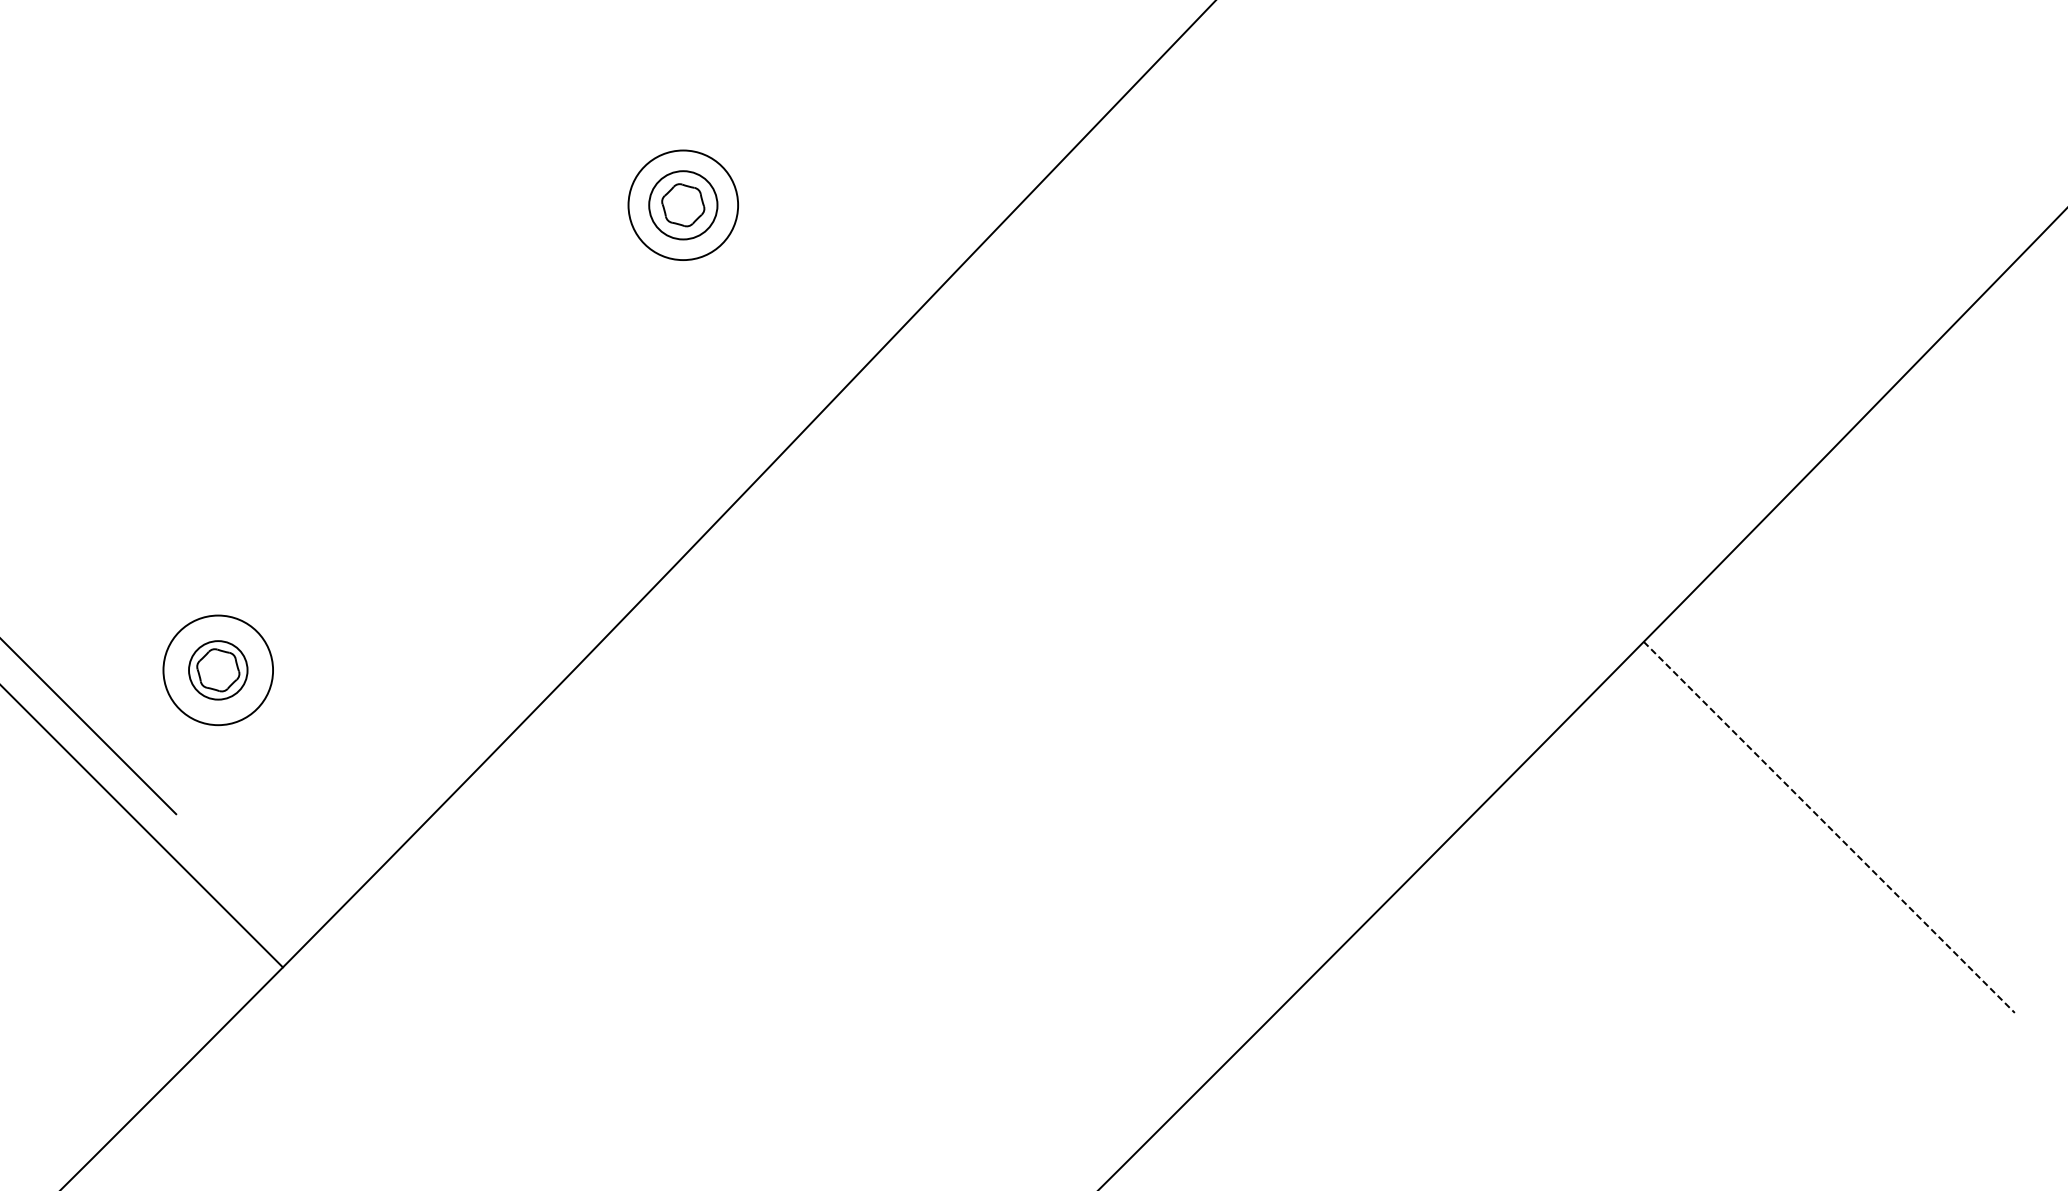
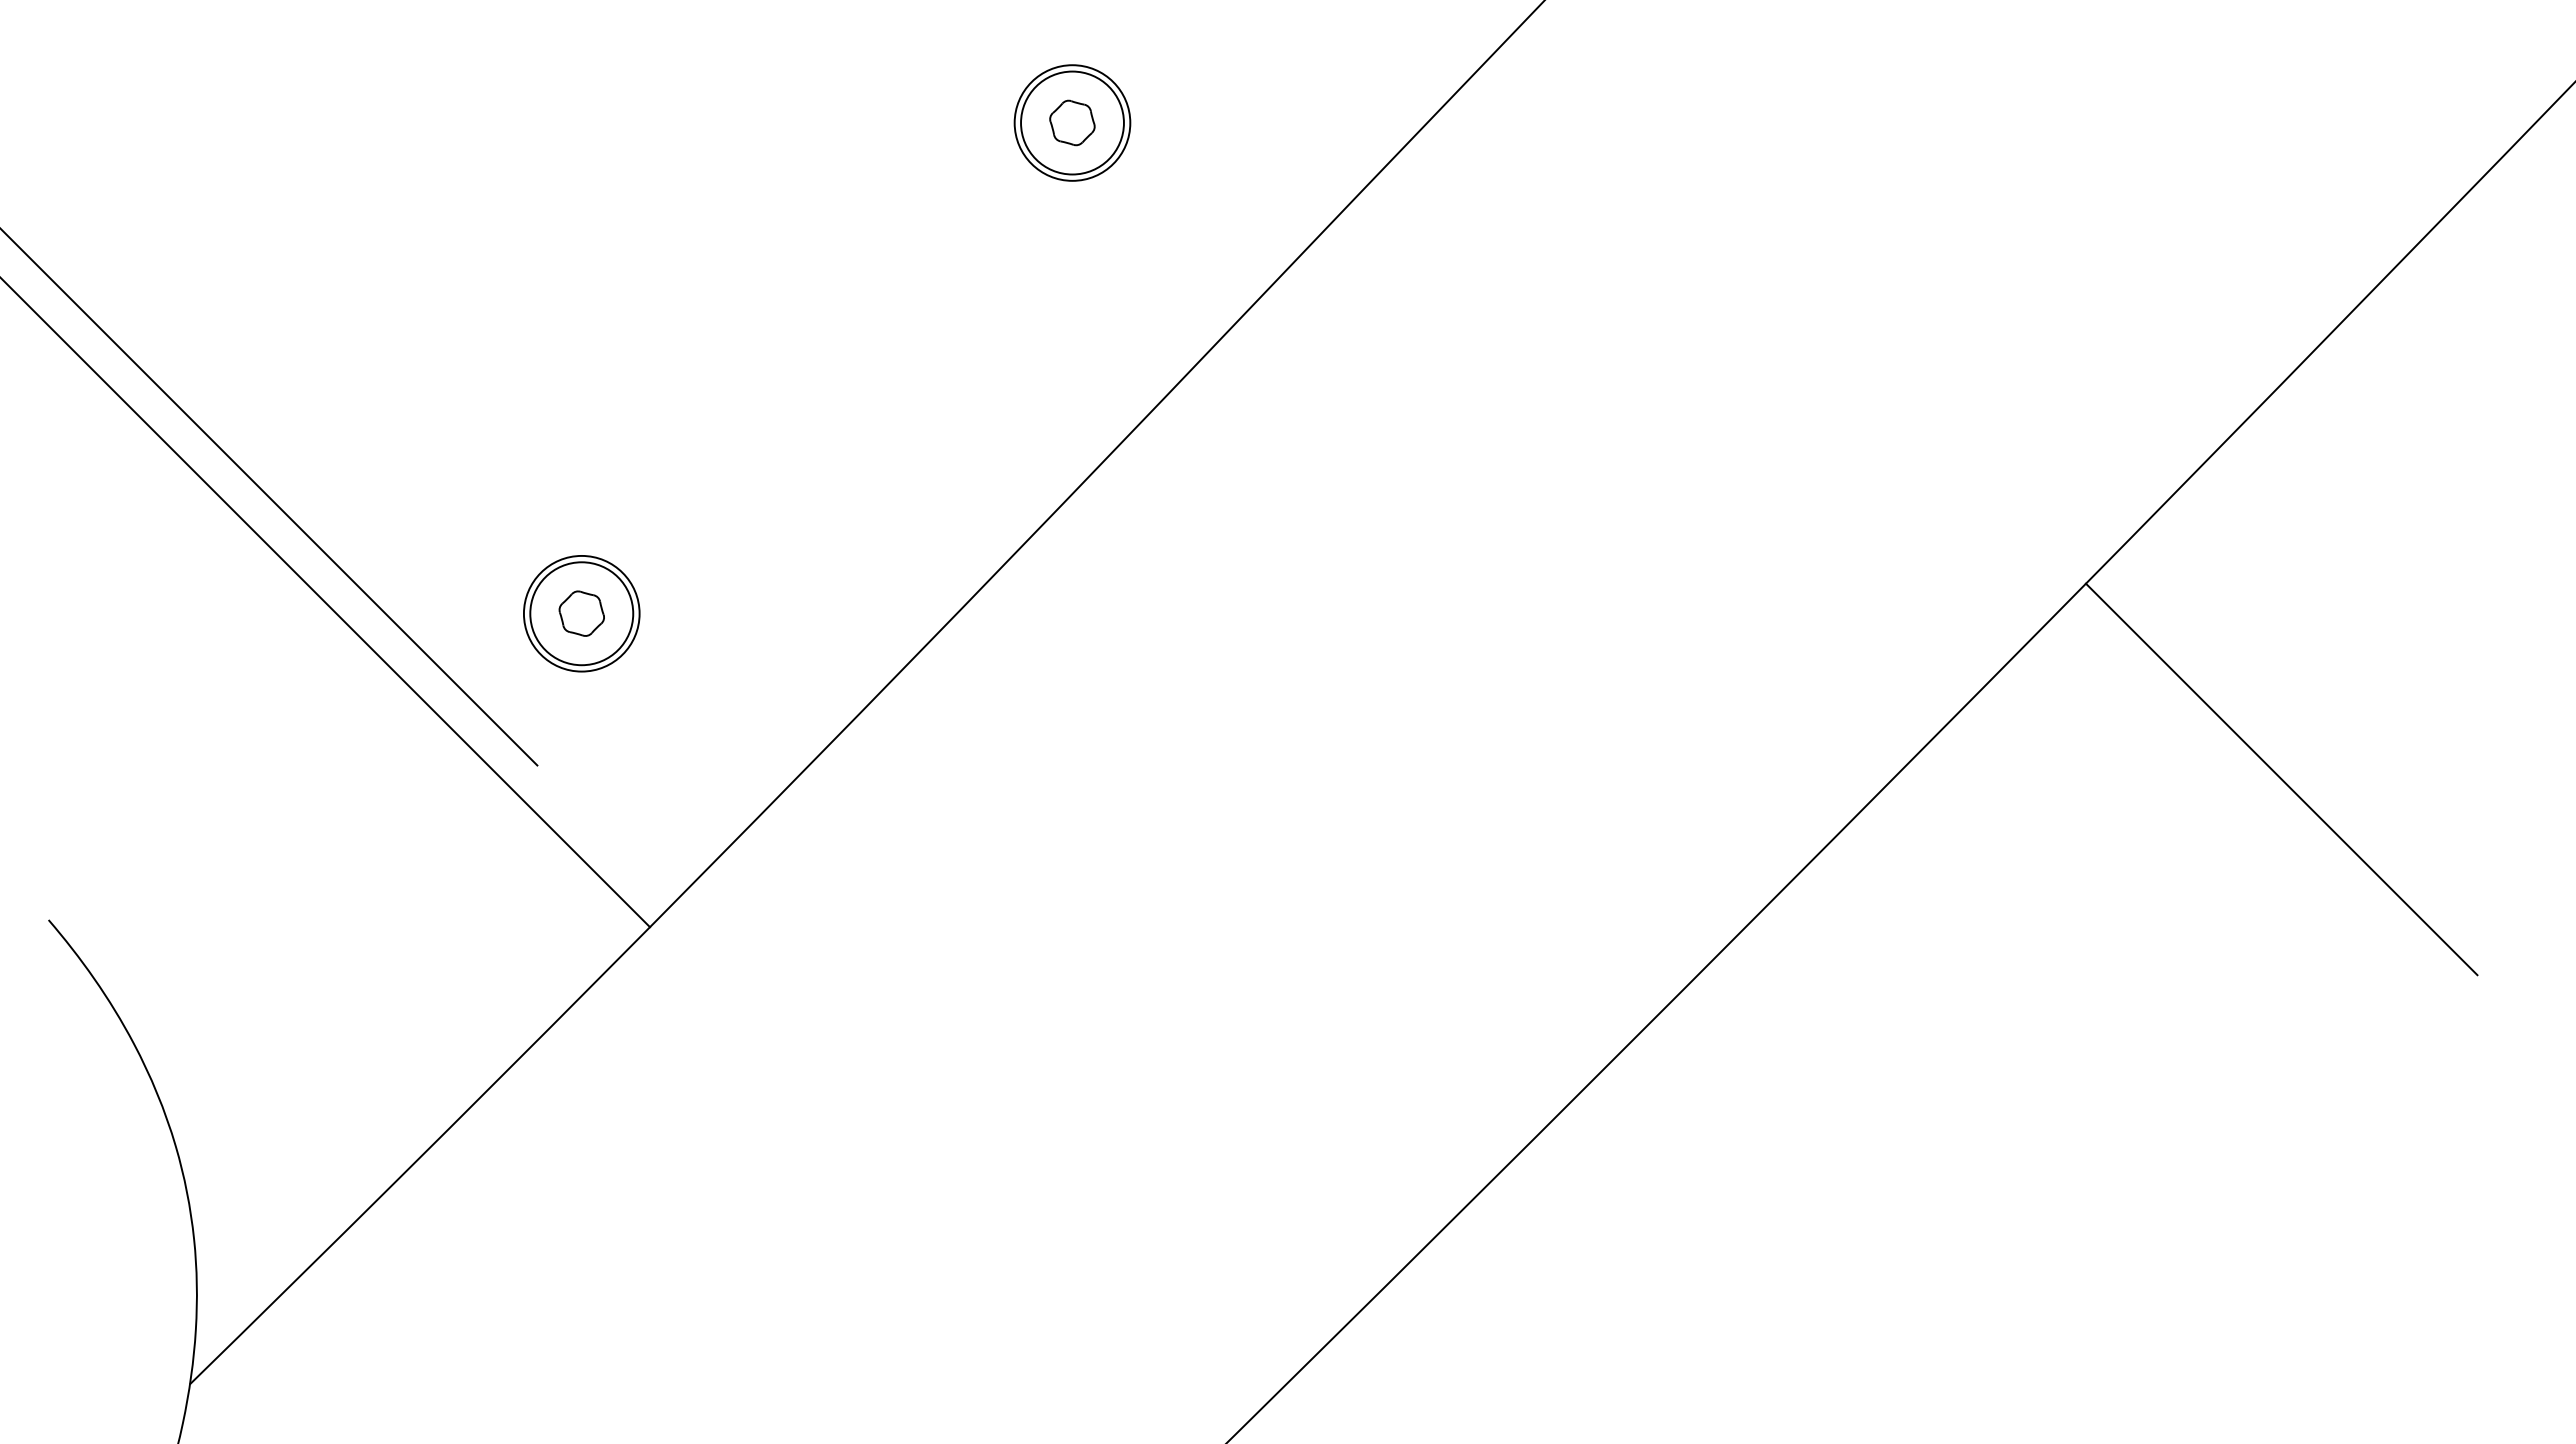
circle: (683, 204) -> (1072, 122), size x1.43
circle: (218, 670) -> (581, 613), size x1.67
line: (1829, 827) -> (2281, 779), dashed -> solid

